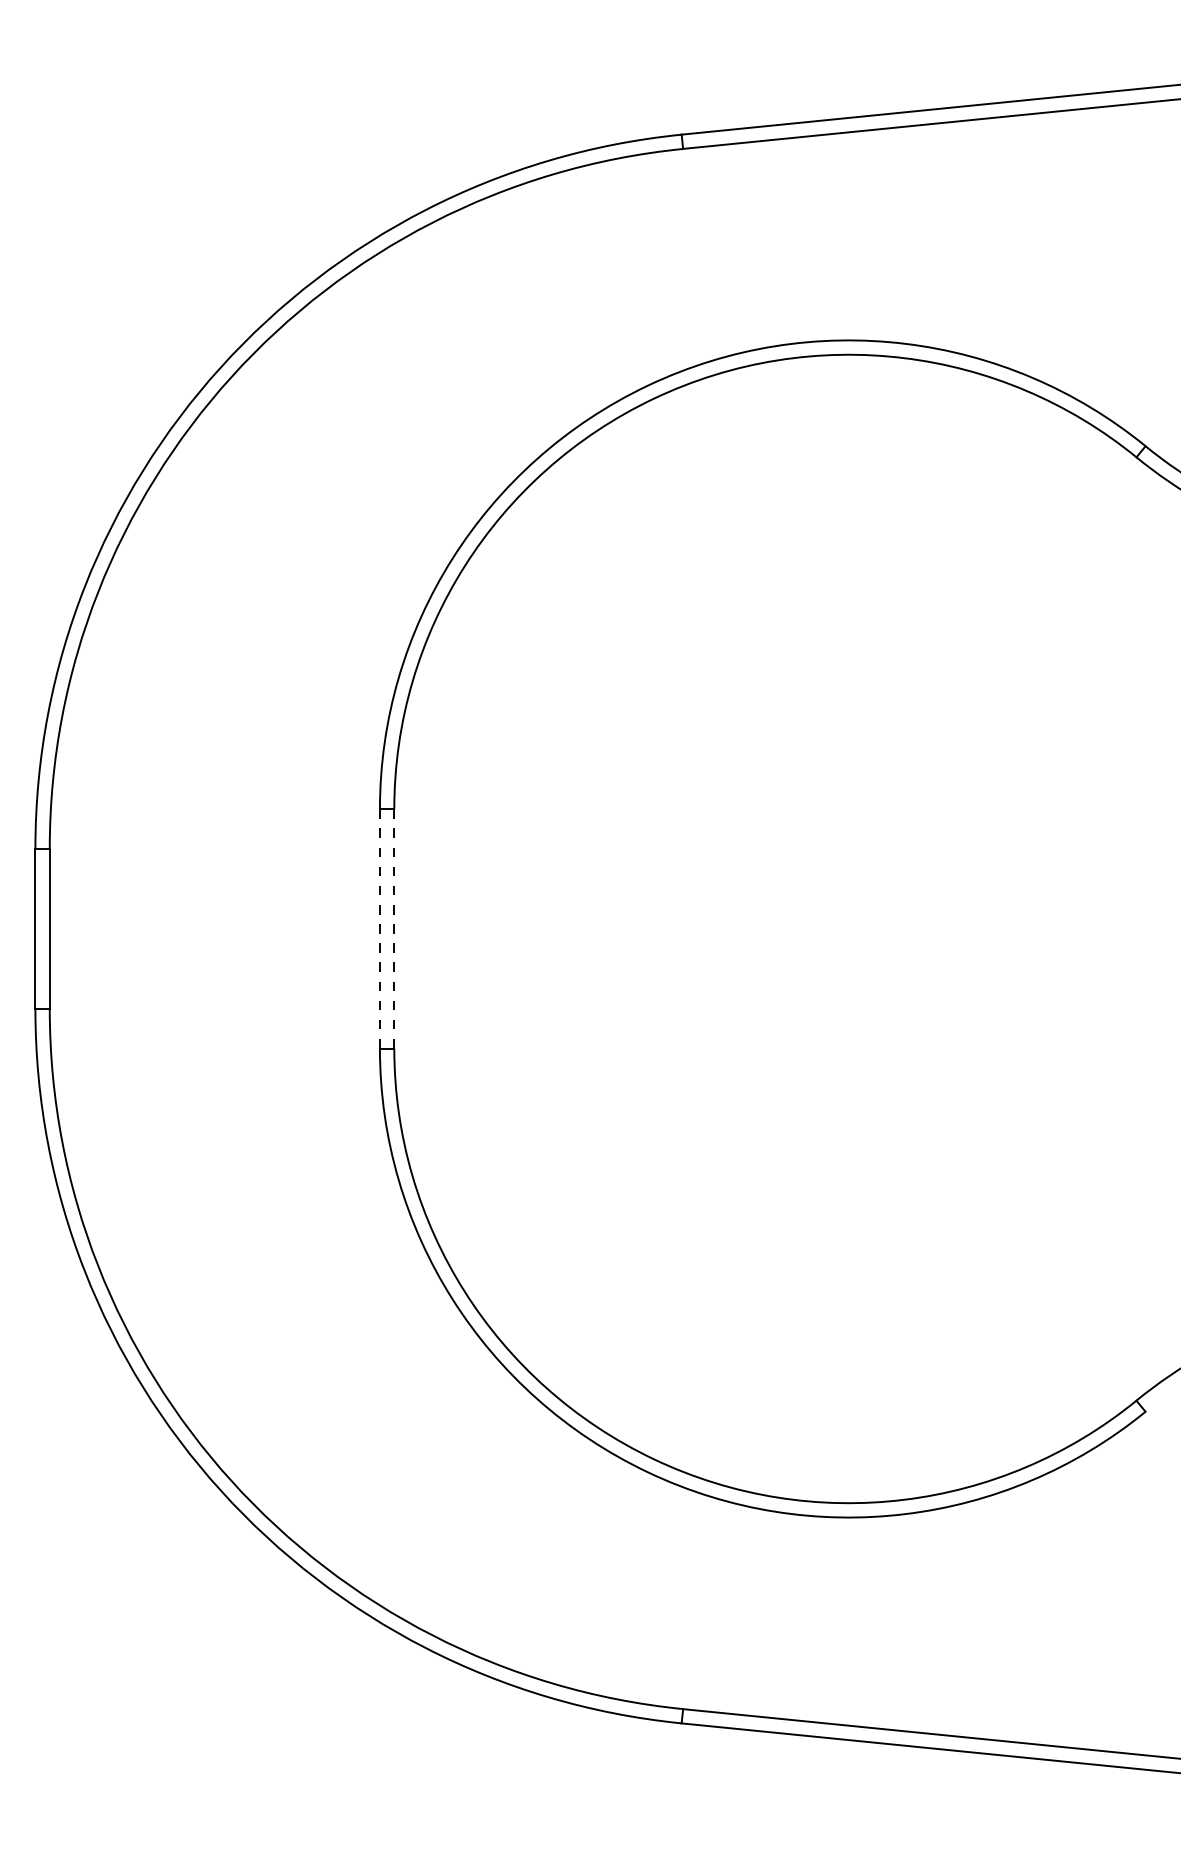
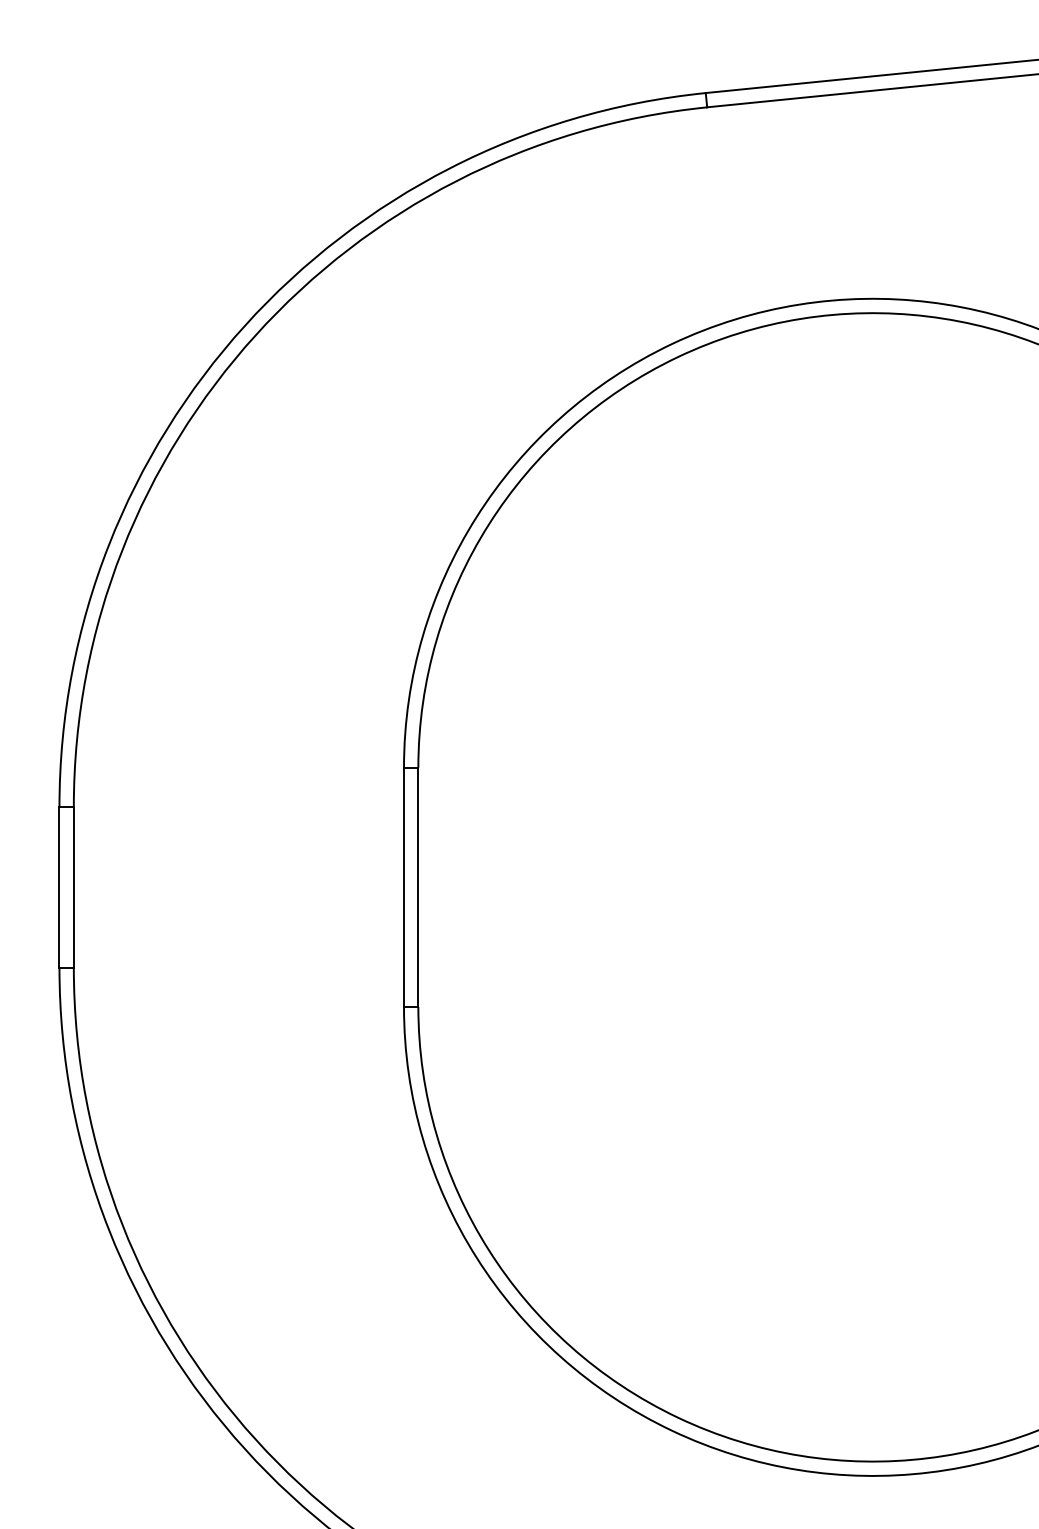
line: (379, 928) -> (403, 886), dashed -> solid
line: (394, 928) -> (418, 886), dashed -> solid

